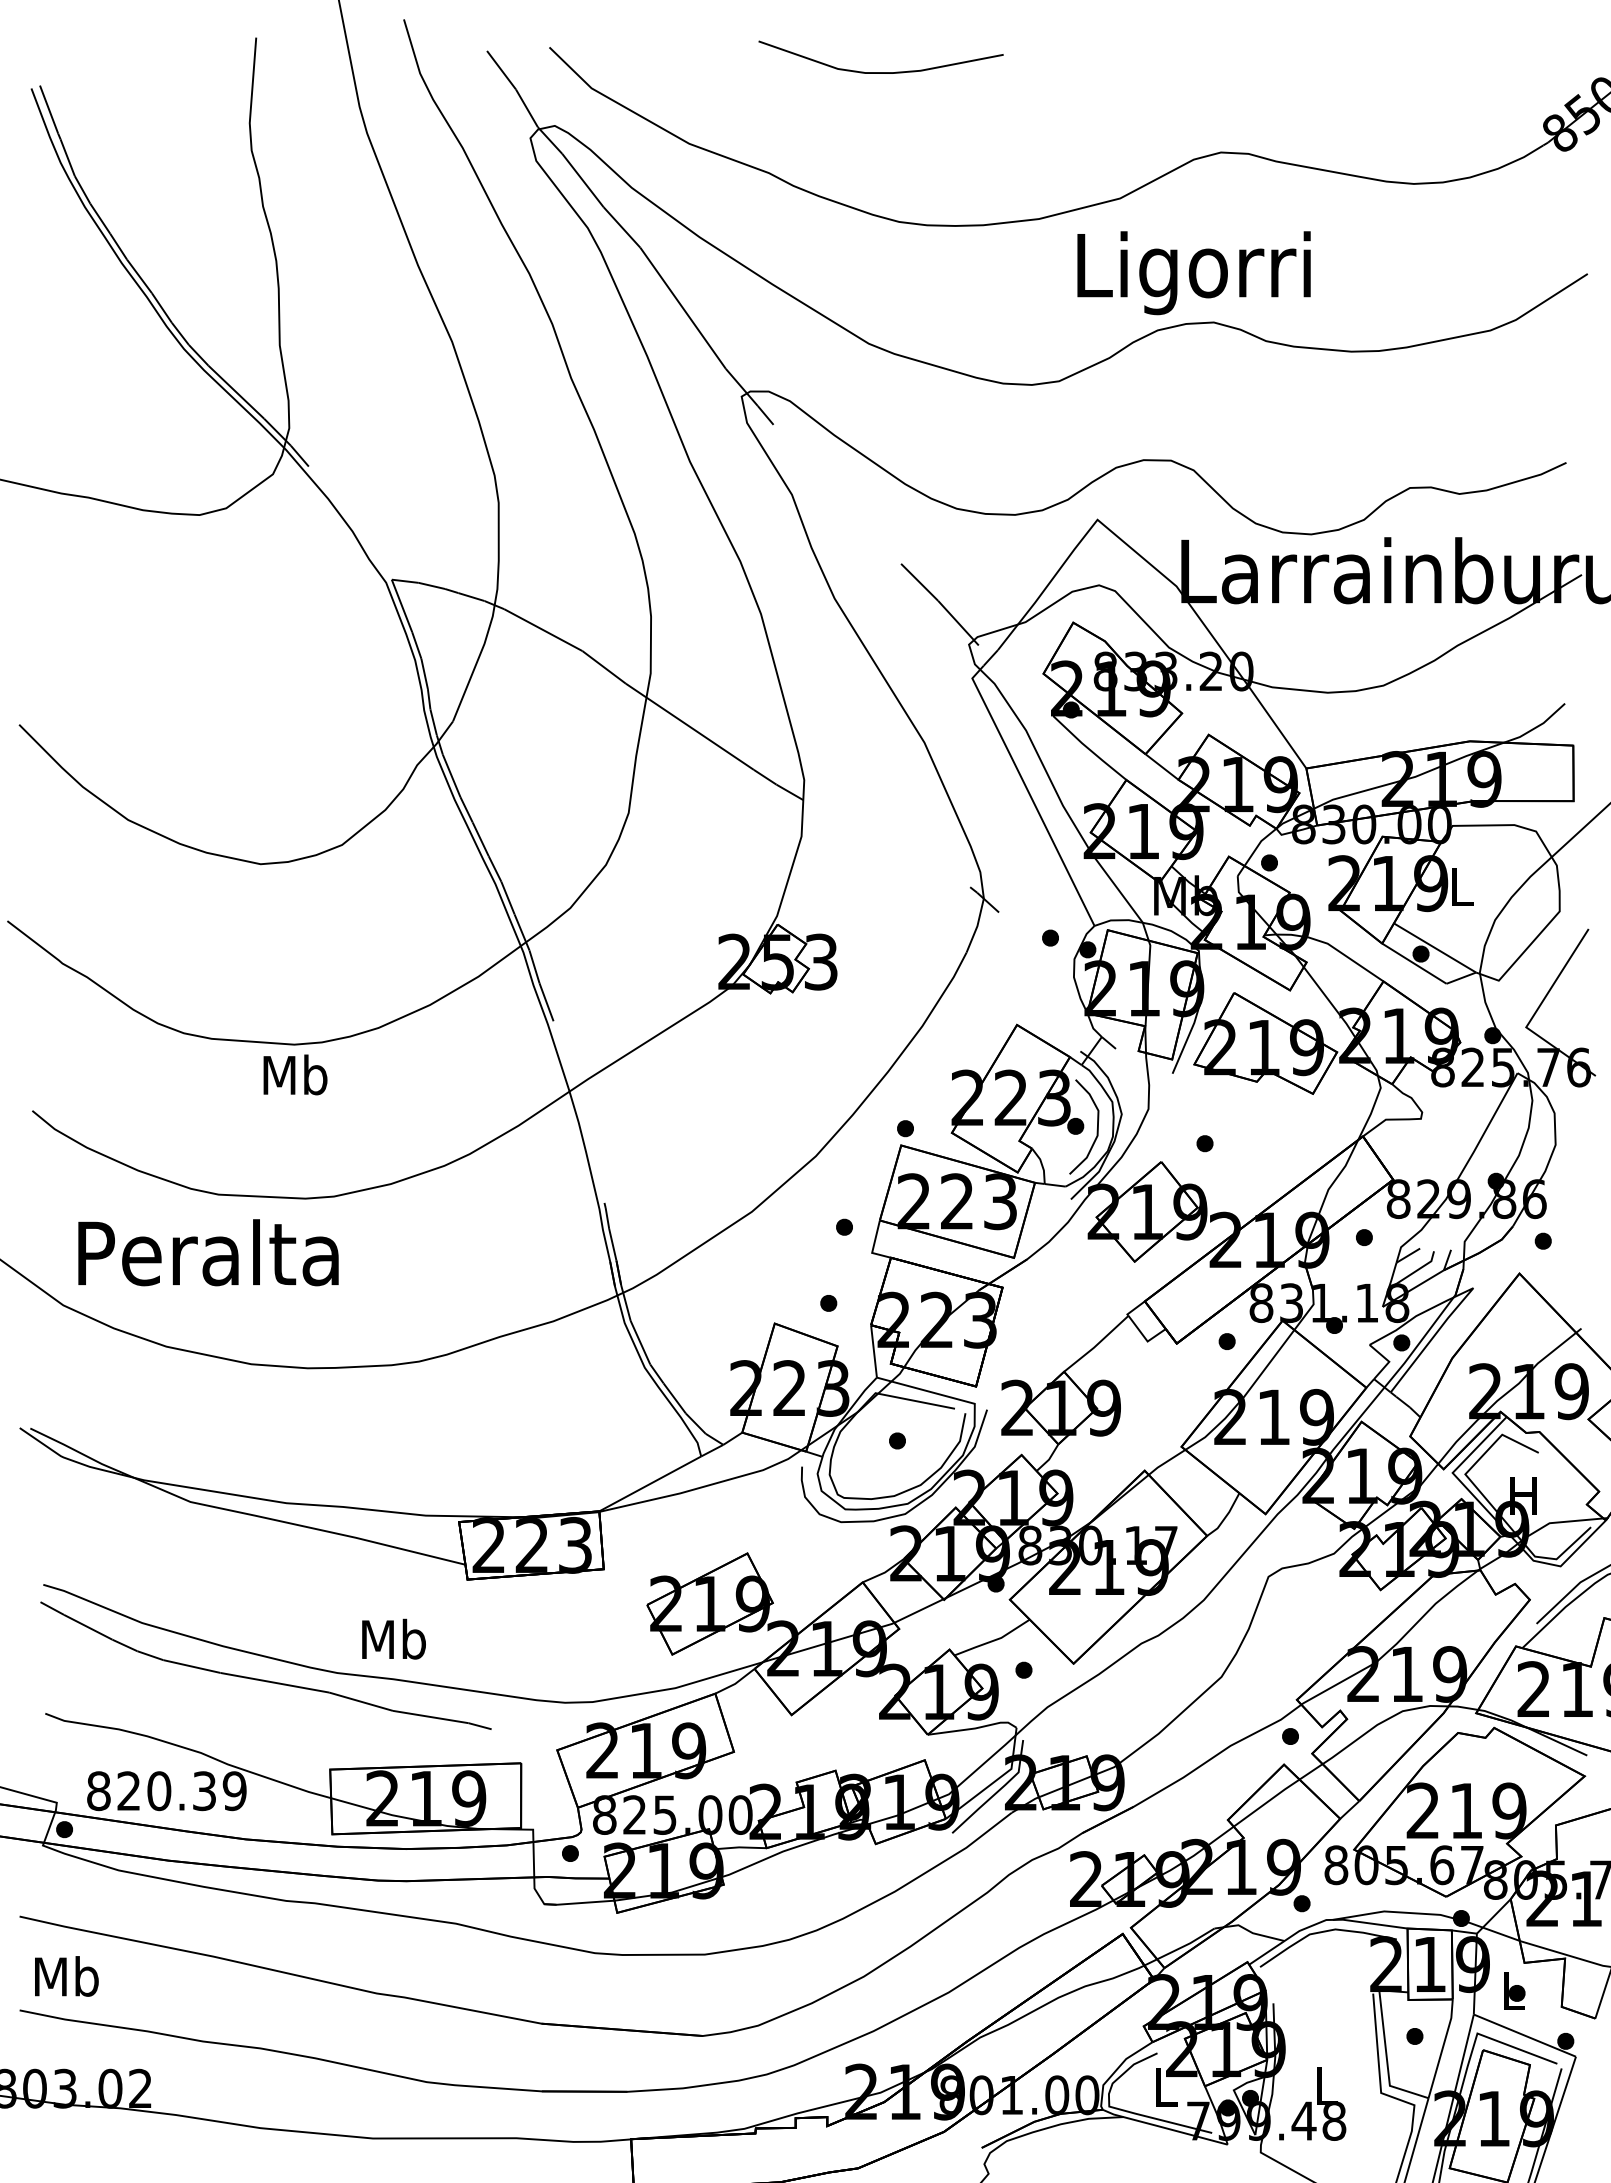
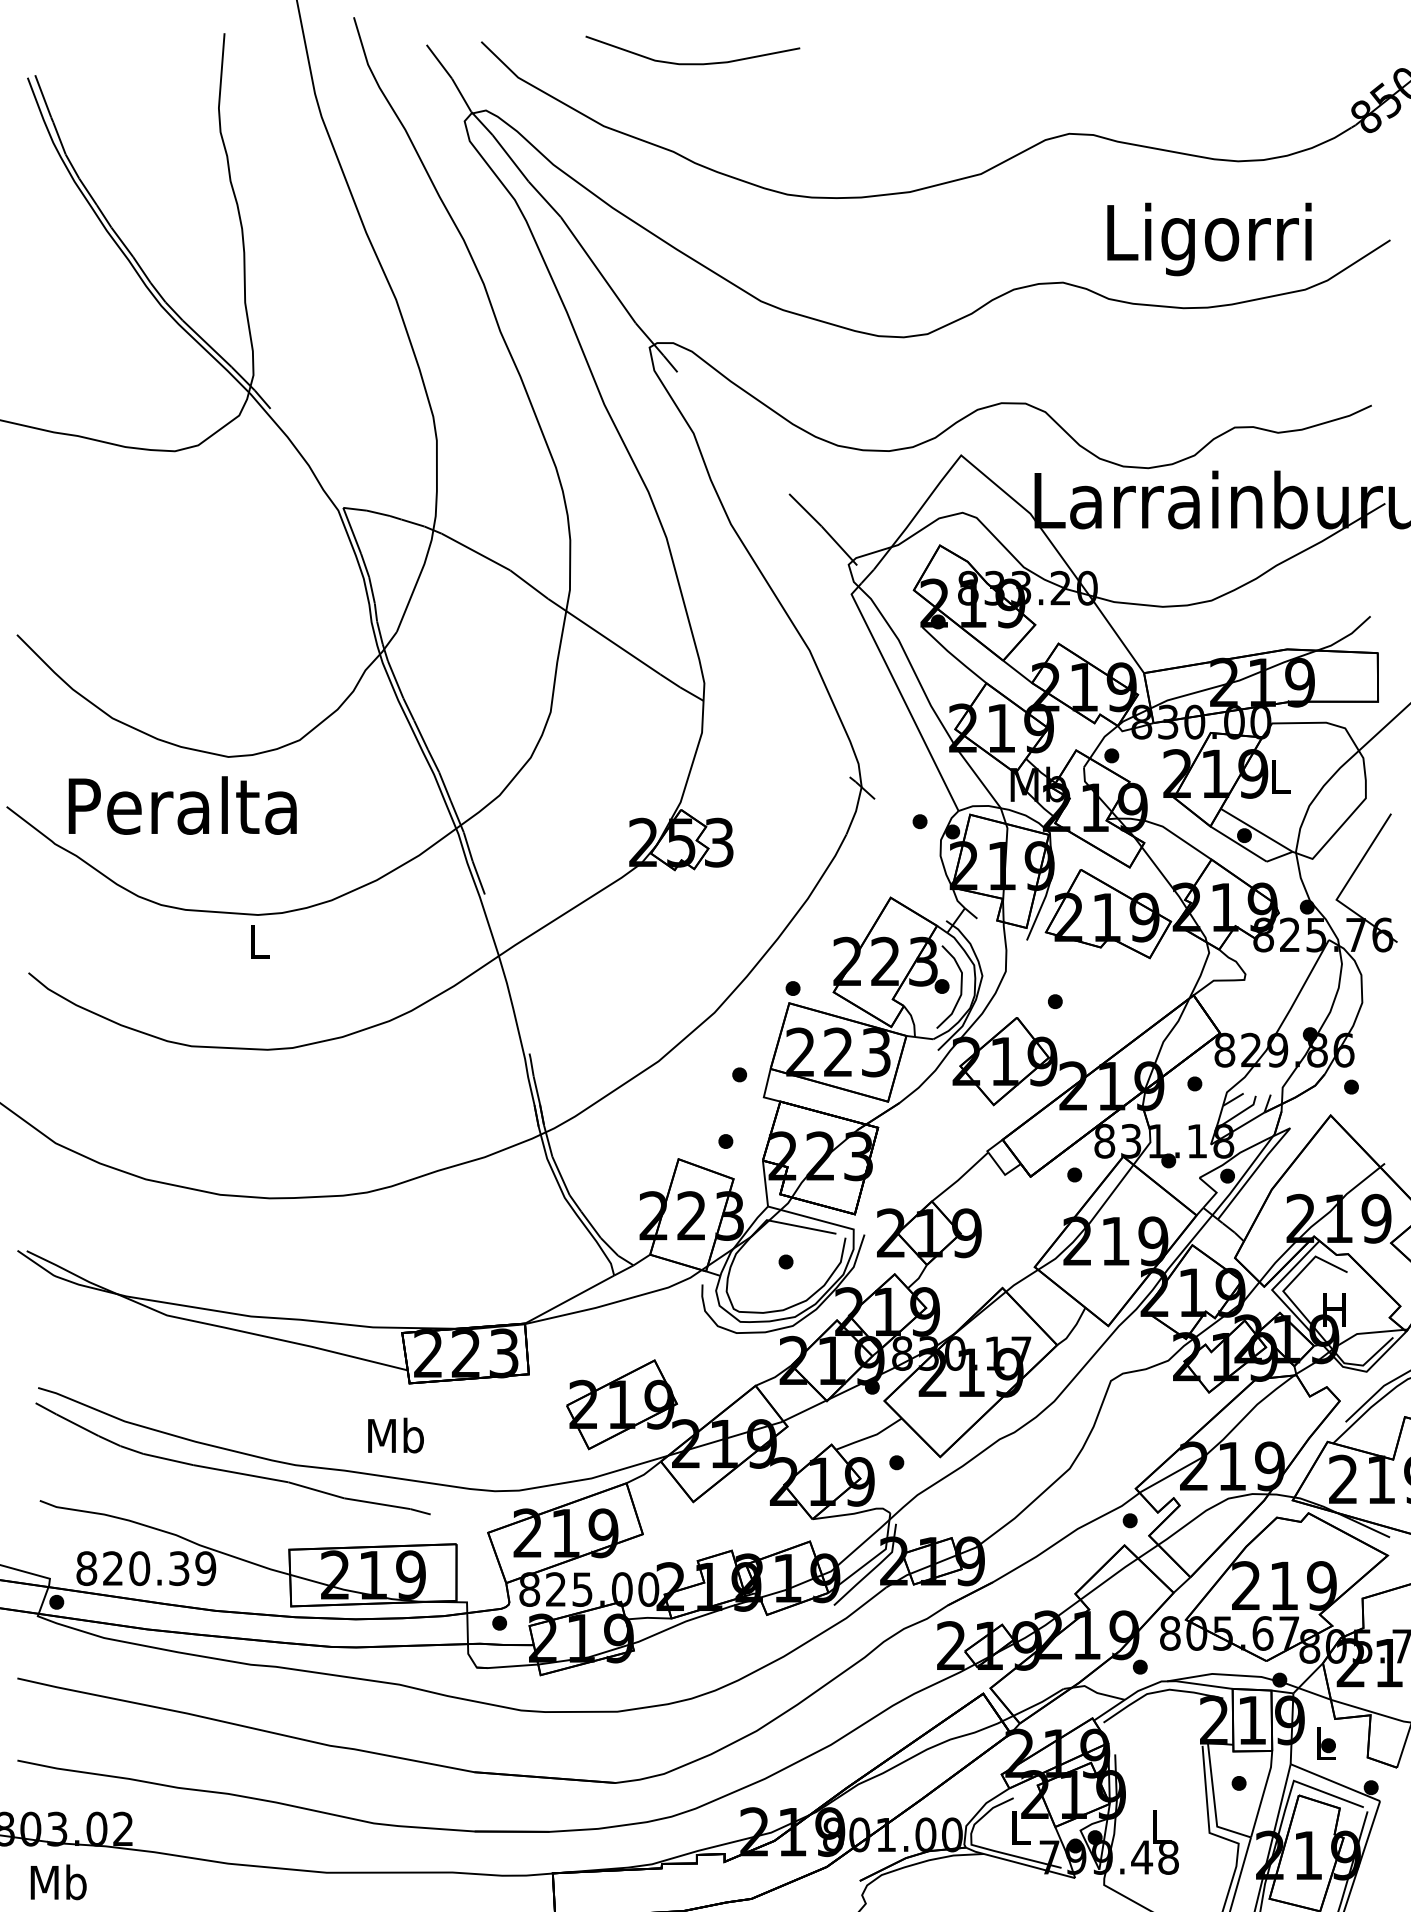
curve: (880, 72) -> (692, 63), moved
text: (1193, 273) -> (1208, 239), moved
text: (295, 1074) -> (258, 941), Mb -> L
text: (208, 1252) -> (182, 805), moved
text: (393, 1638) -> (395, 1434), moved
text: (66, 1976) -> (58, 1882), moved

